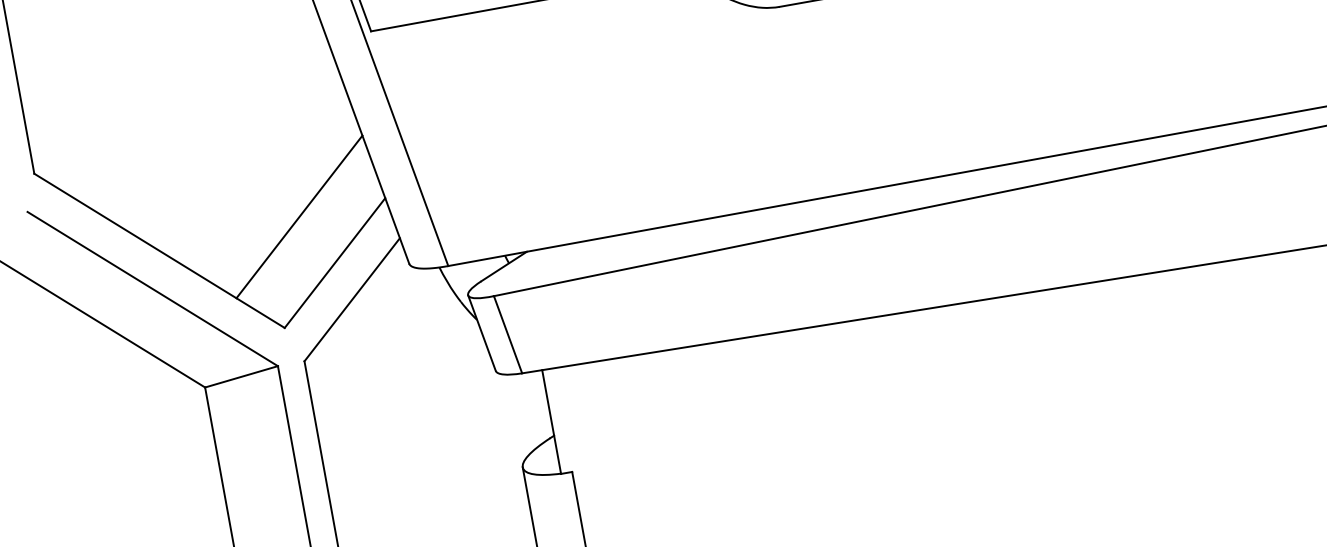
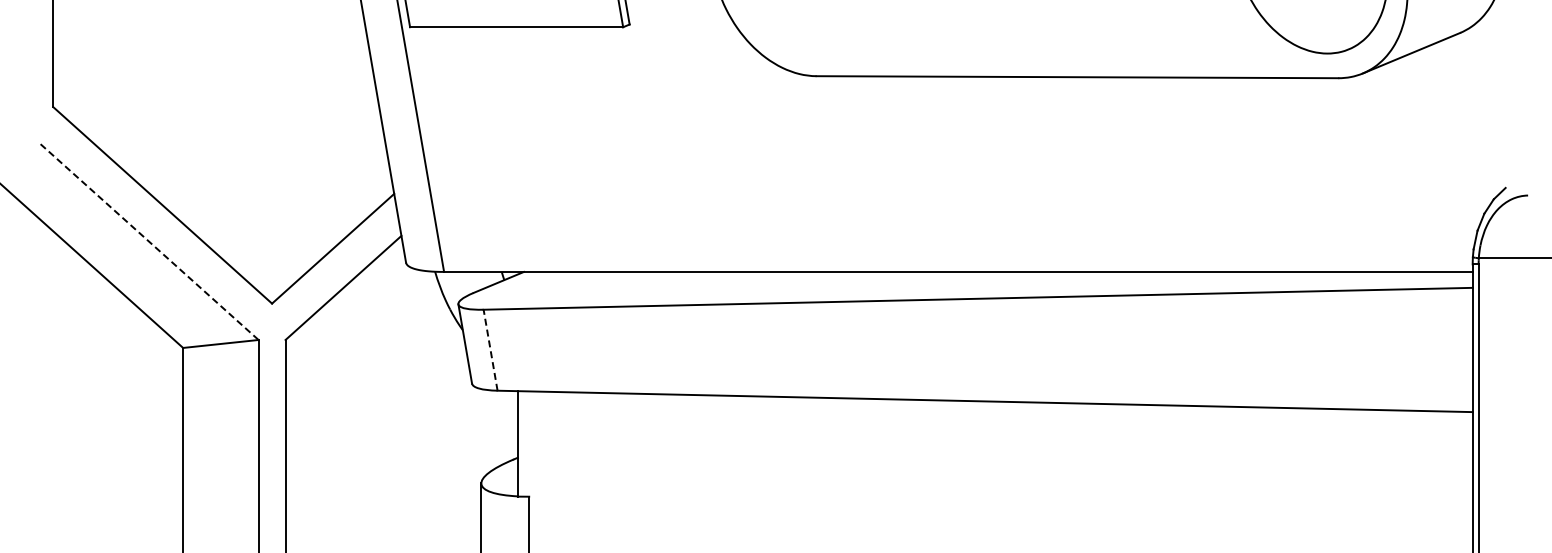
line: (298, 216) -> (305, 196), removed
line: (152, 288) -> (148, 241), solid -> dashed
line: (507, 334) -> (490, 349), solid -> dashed

